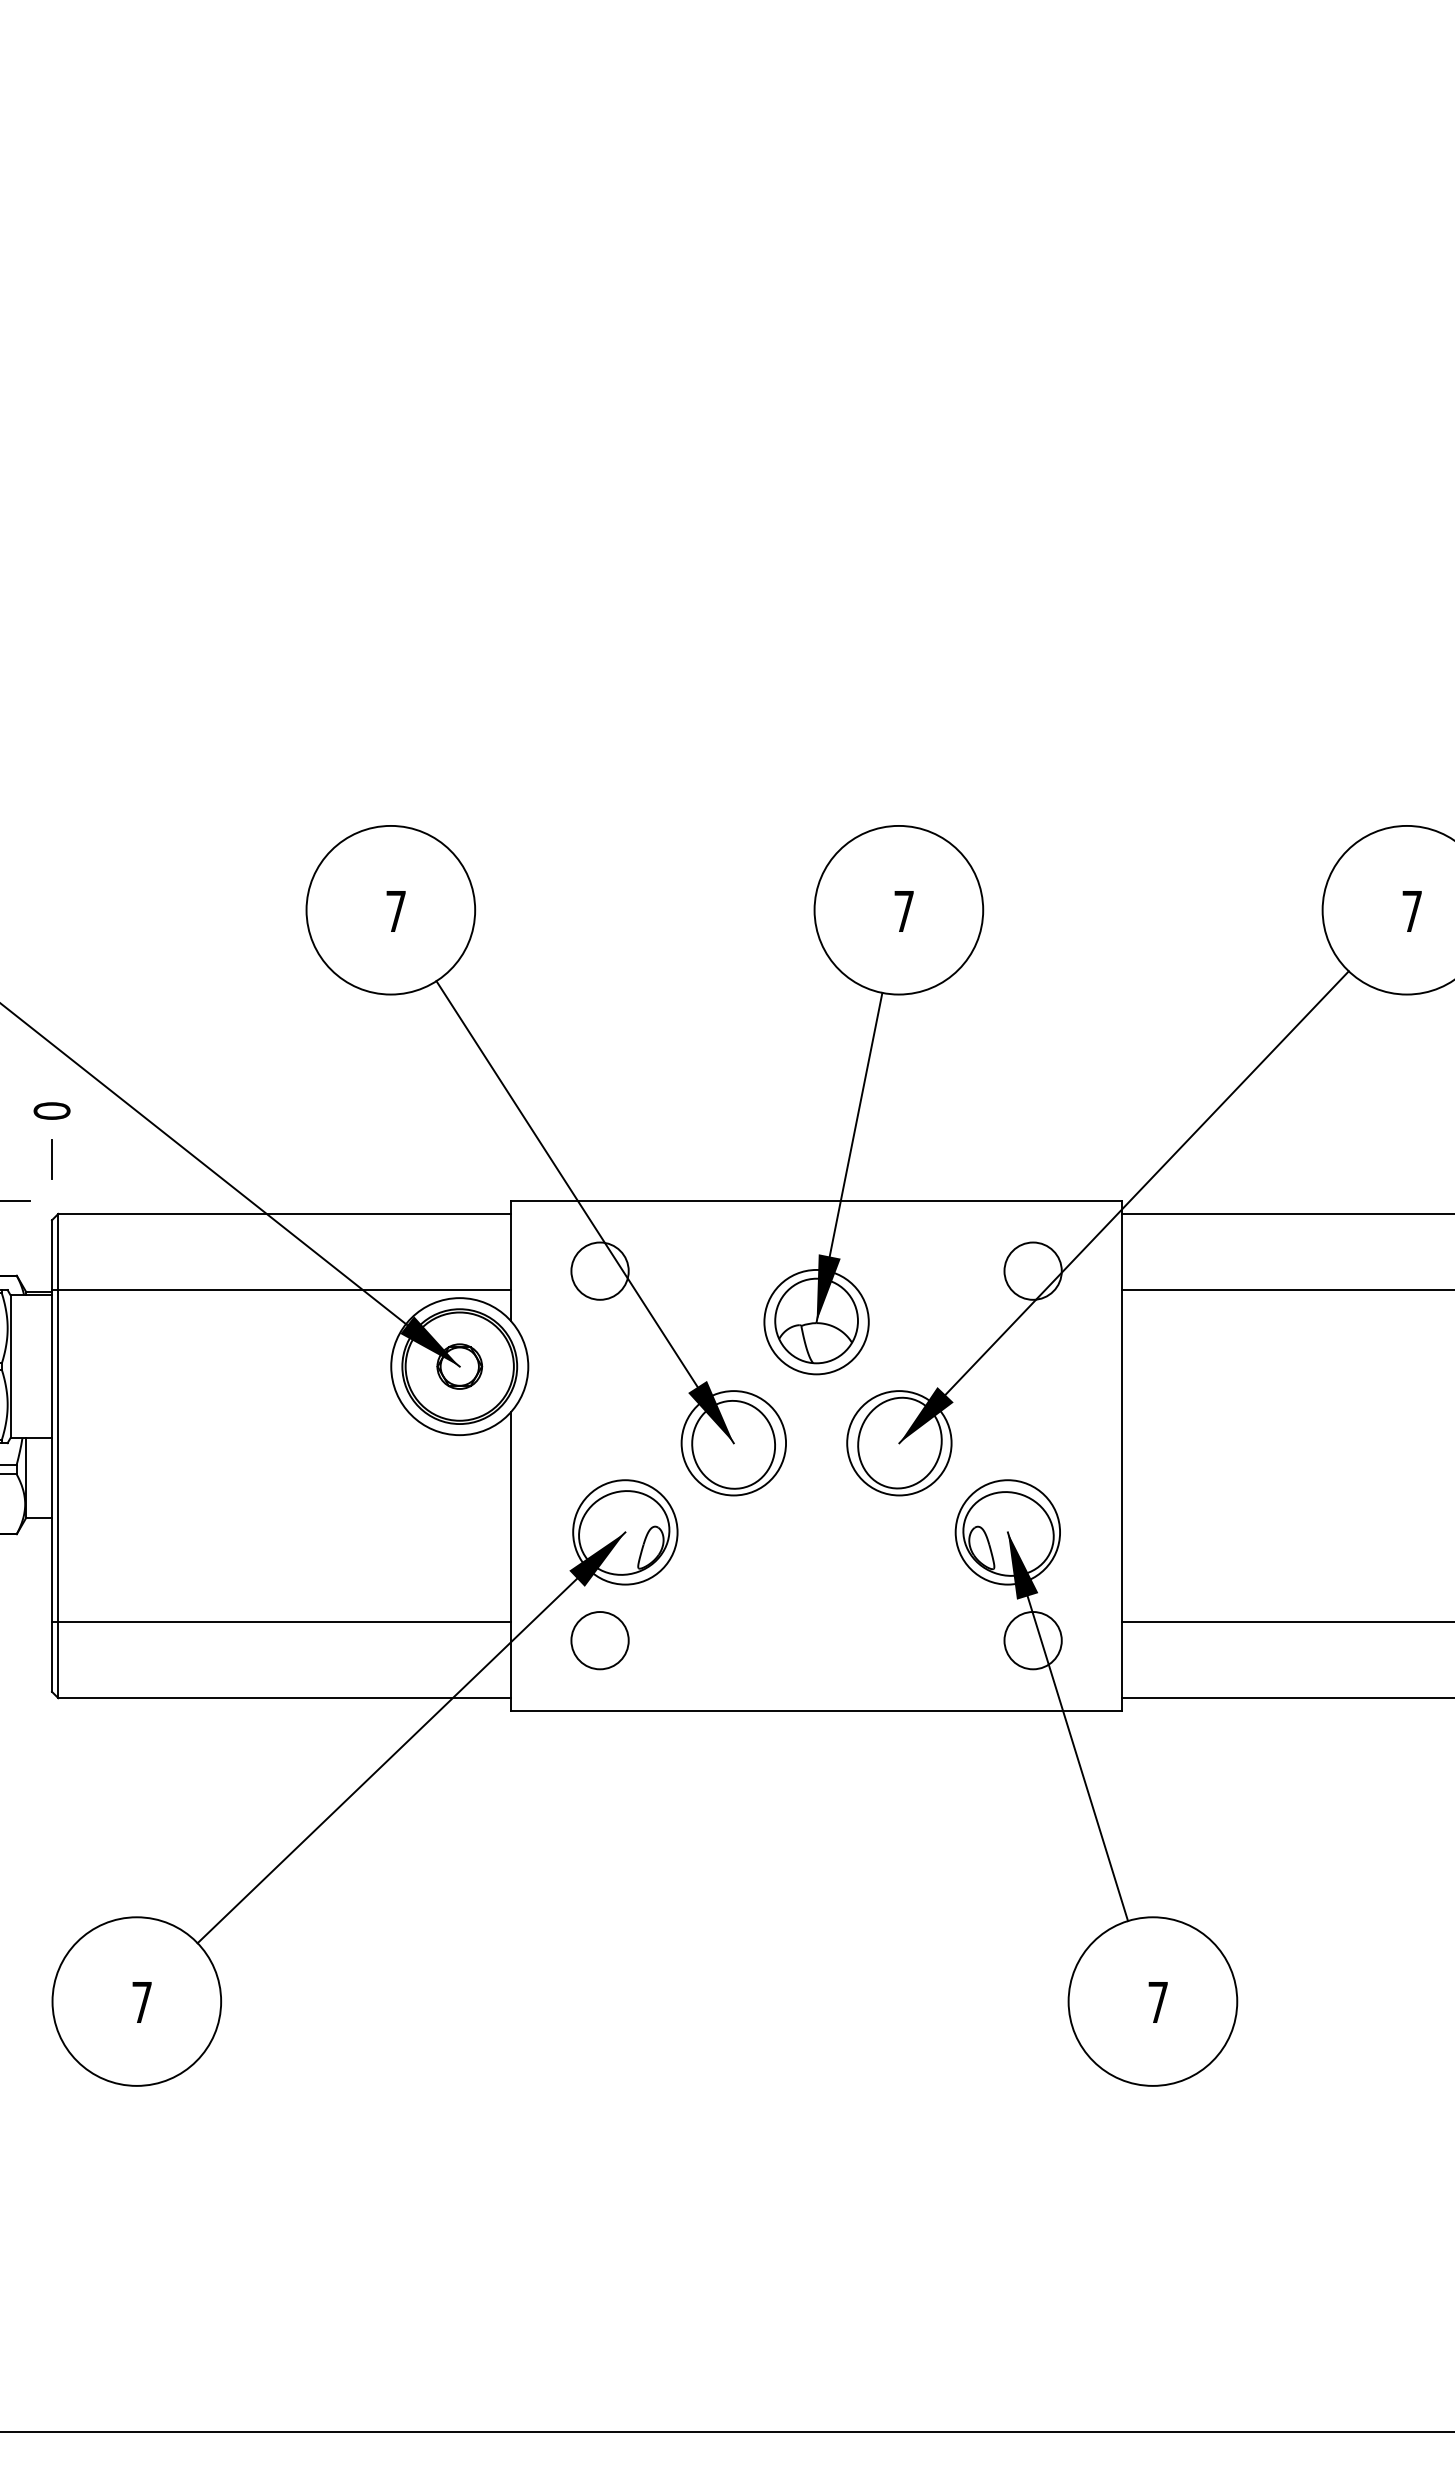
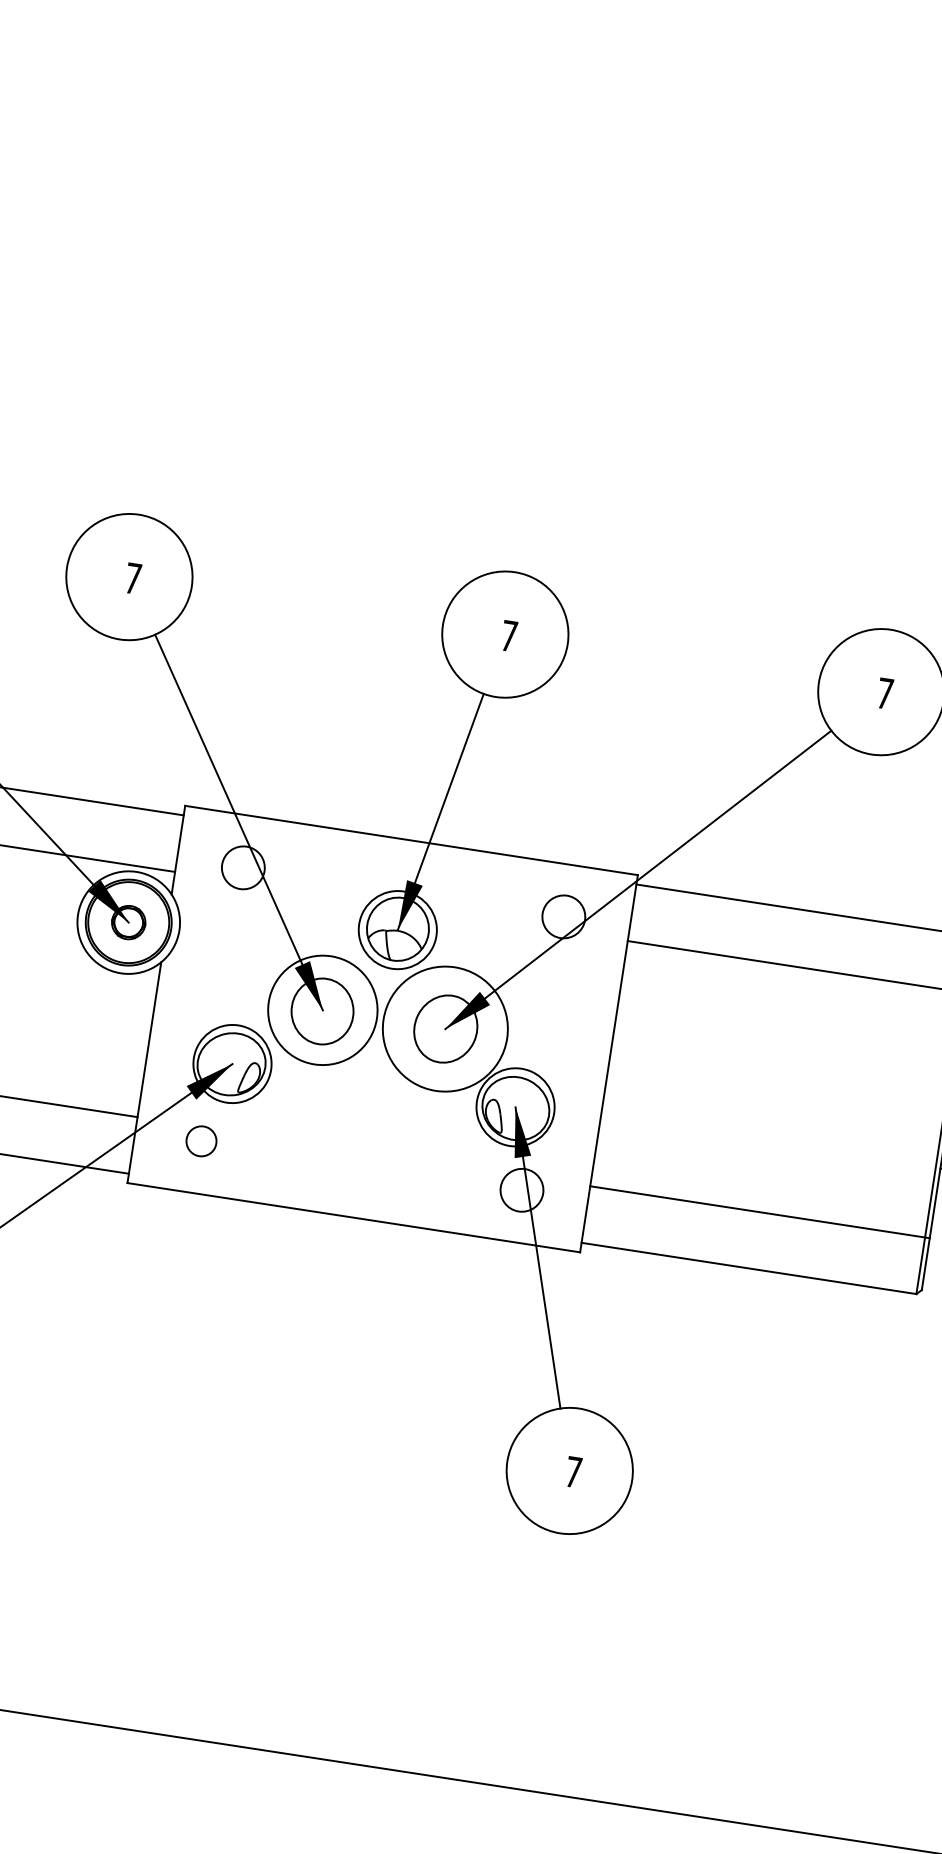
circle: (733, 1443) -> (322, 1010), size x1.4
circle: (899, 1443) -> (445, 1029), size x1.6
circle: (599, 1640) -> (201, 1141), size x0.7

